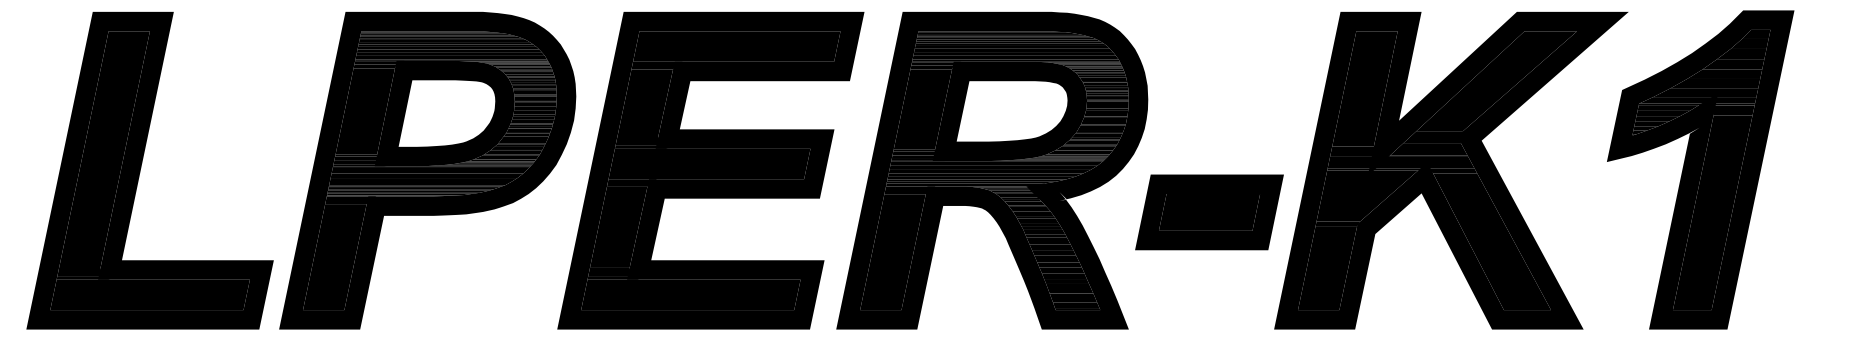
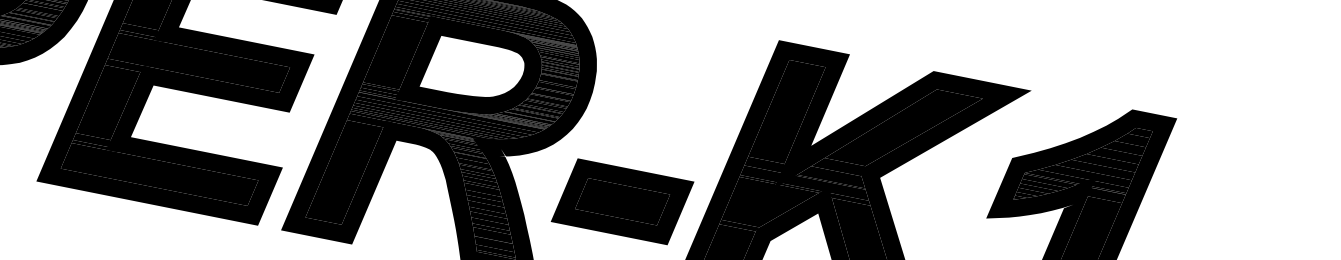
part: (1209, 212) -> (622, 201), moved

